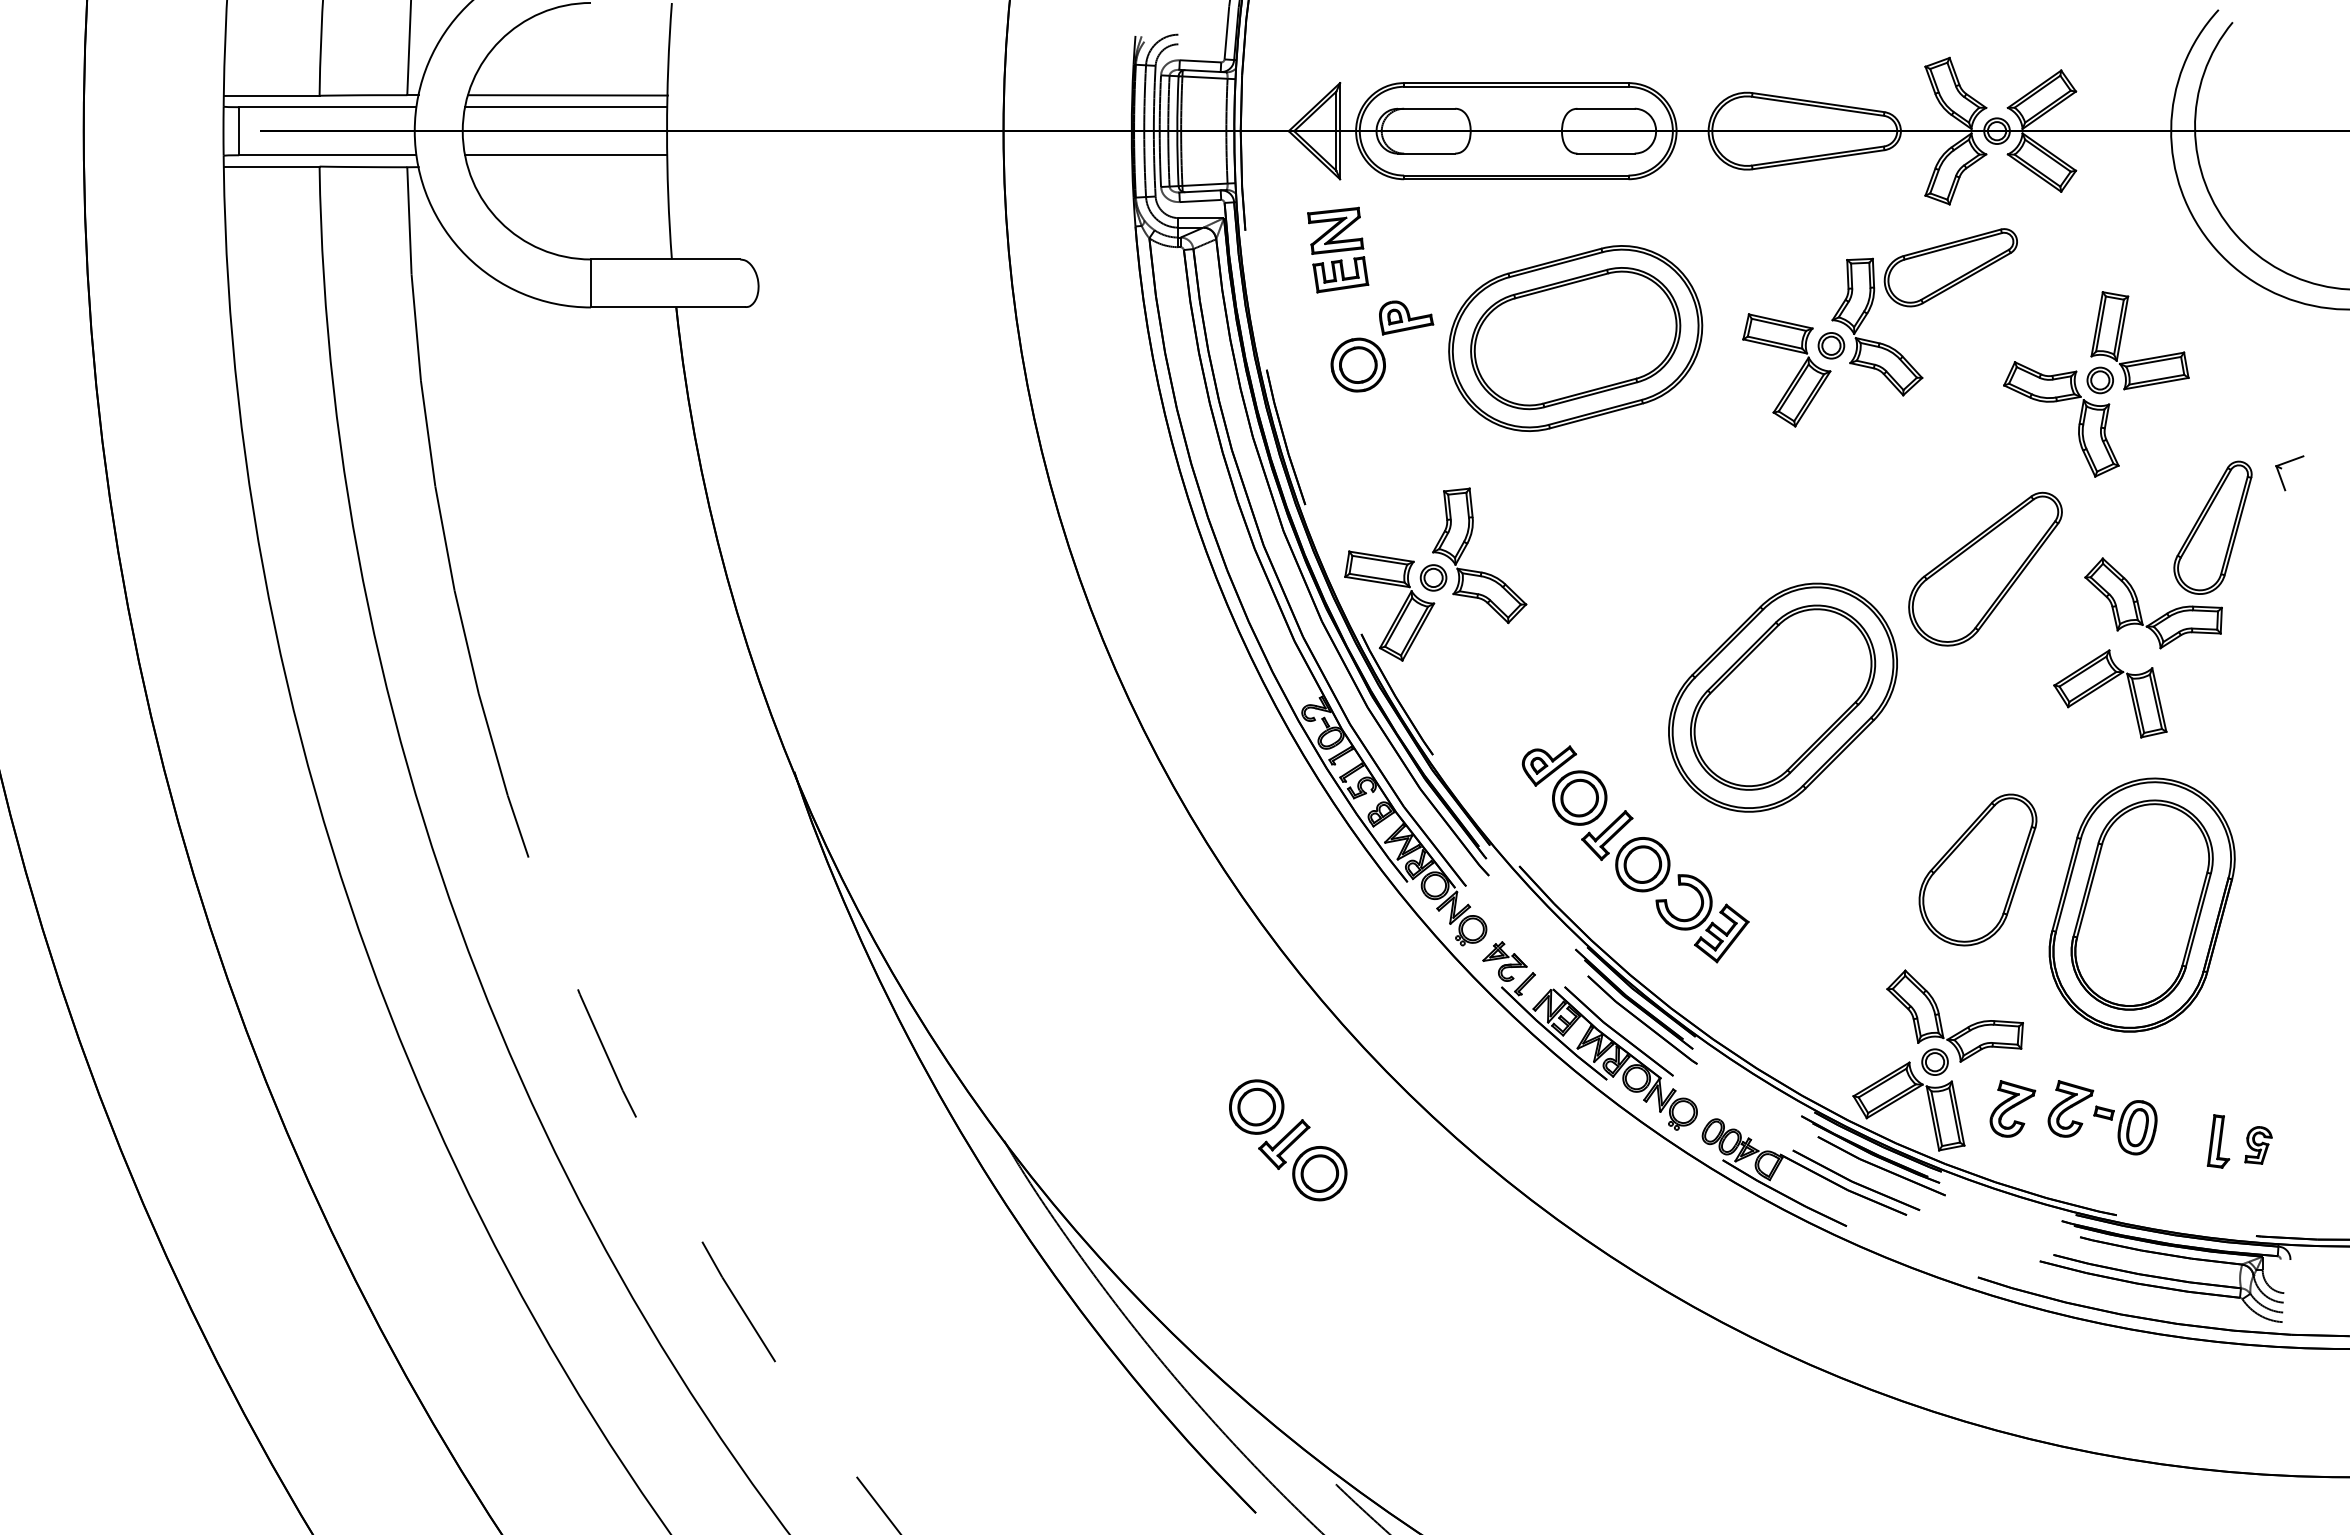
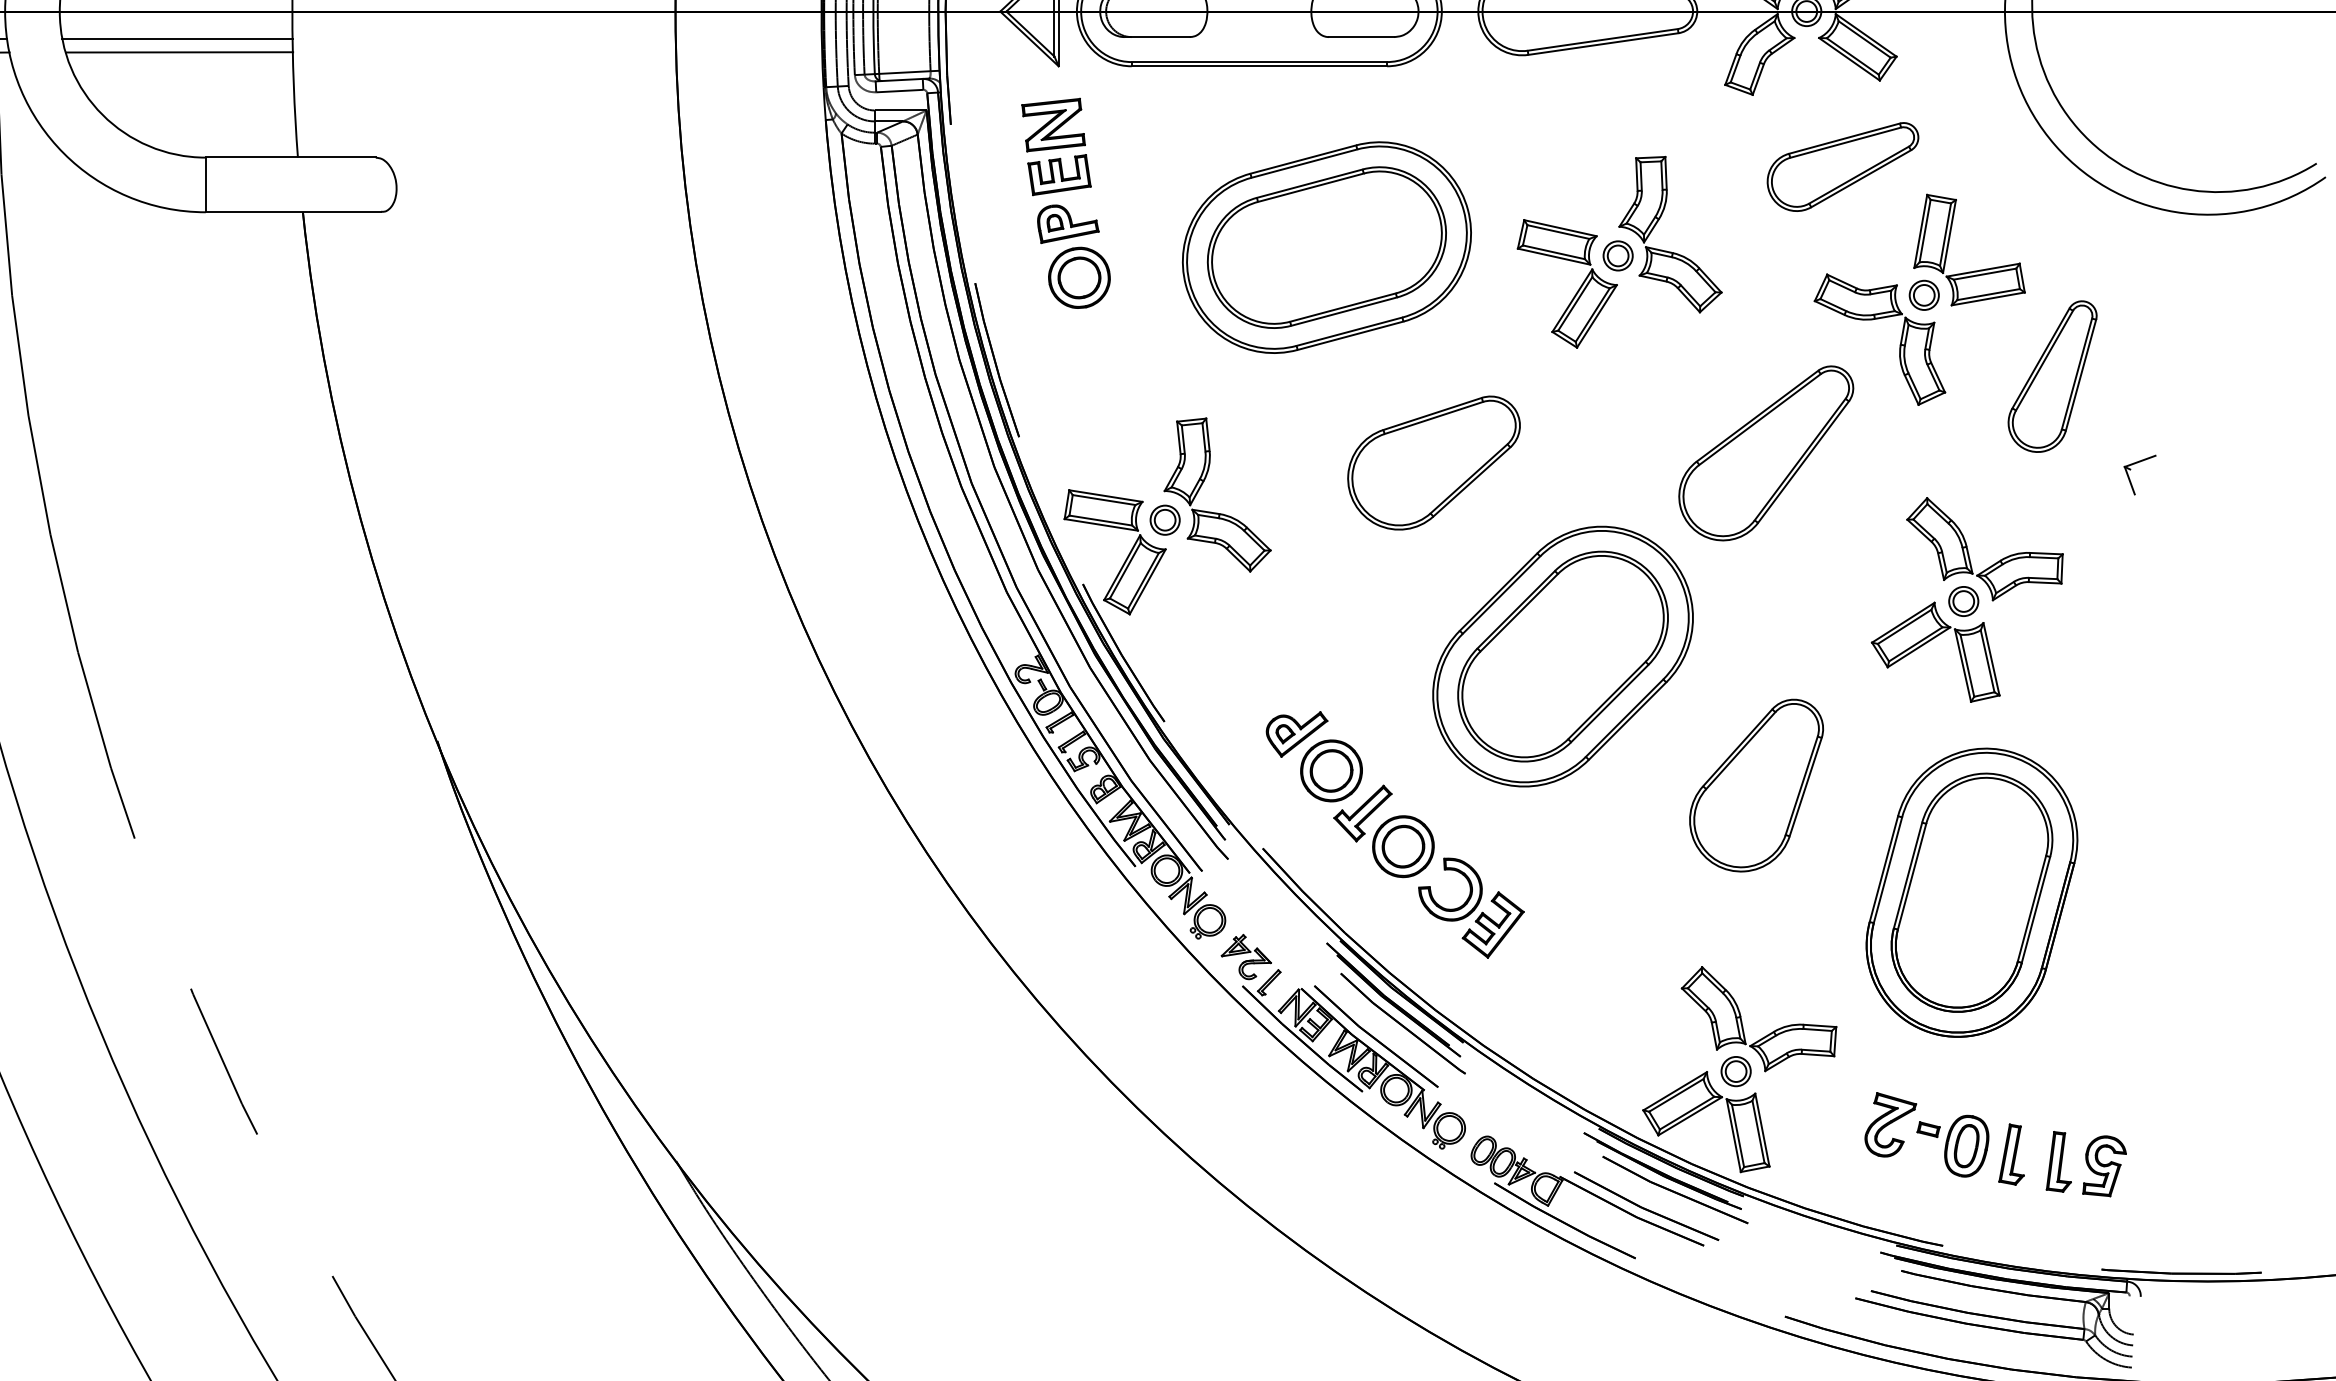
line: (567, 166) -> (179, 51), added
part: (1950, 267) -> (1842, 166), moved
part: (1406, 317) -> (1068, 223), moved
part: (2281, 476) -> (2130, 478), moved
part: (1669, 527) -> (1433, 462), added
part: (2212, 527) -> (2052, 376), moved
part: (1985, 568) -> (1766, 452), moved
part: (2134, 648) -> (1963, 600), added
part: (1977, 869) -> (1756, 785), moved
part: (2012, 1108) -> (1824, 1124), removed
part: (2176, 1134) -> (2011, 1153), added
part: (1288, 1140) -> (999, 1160), removed
part: (2258, 1145) -> (2104, 1166), size x1.43

